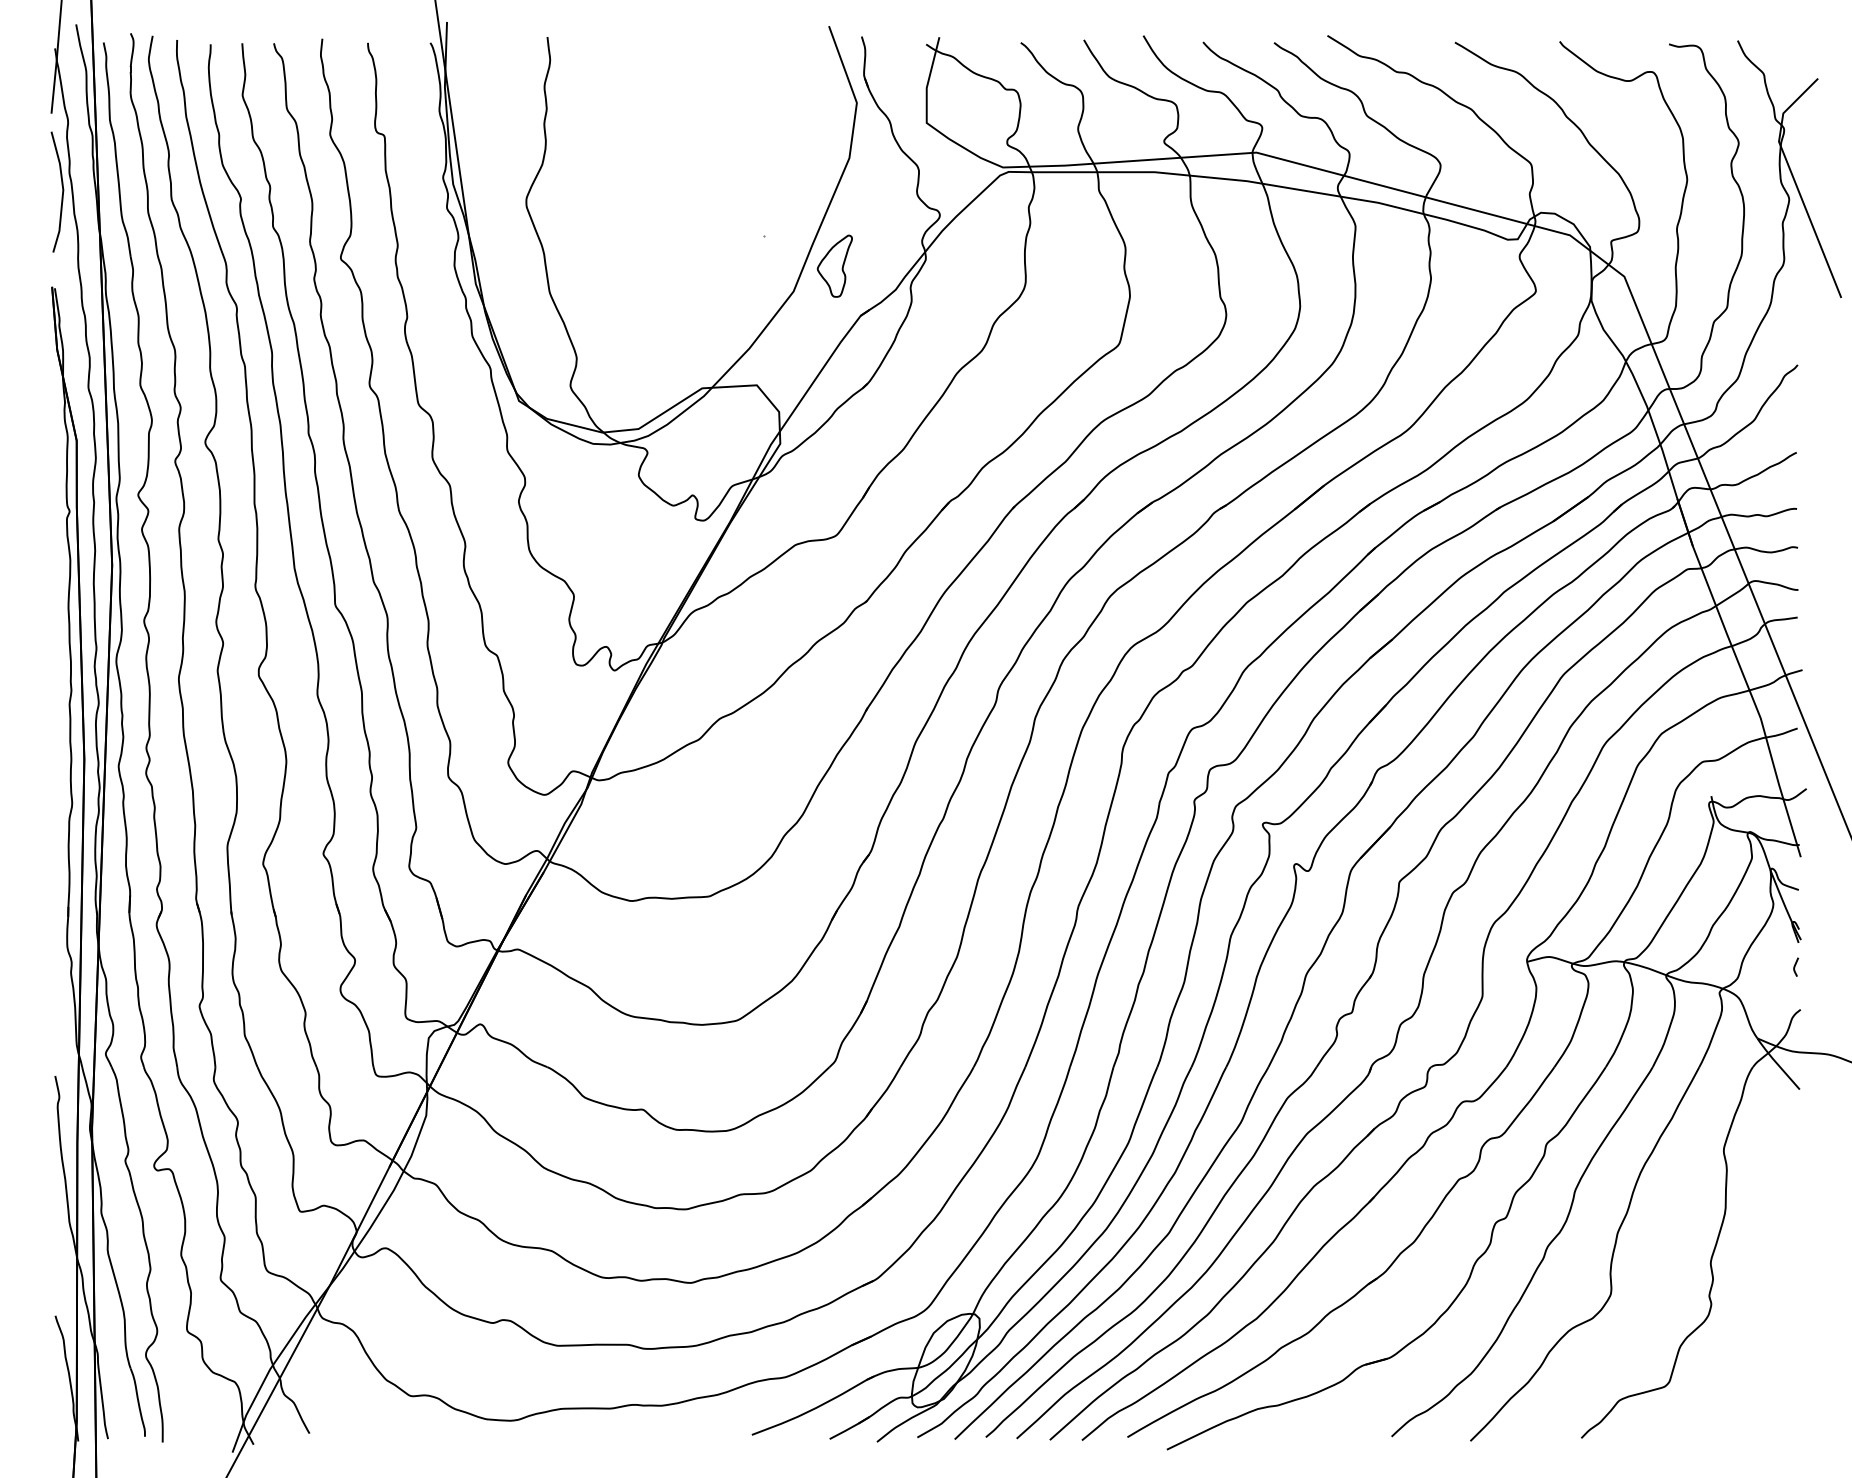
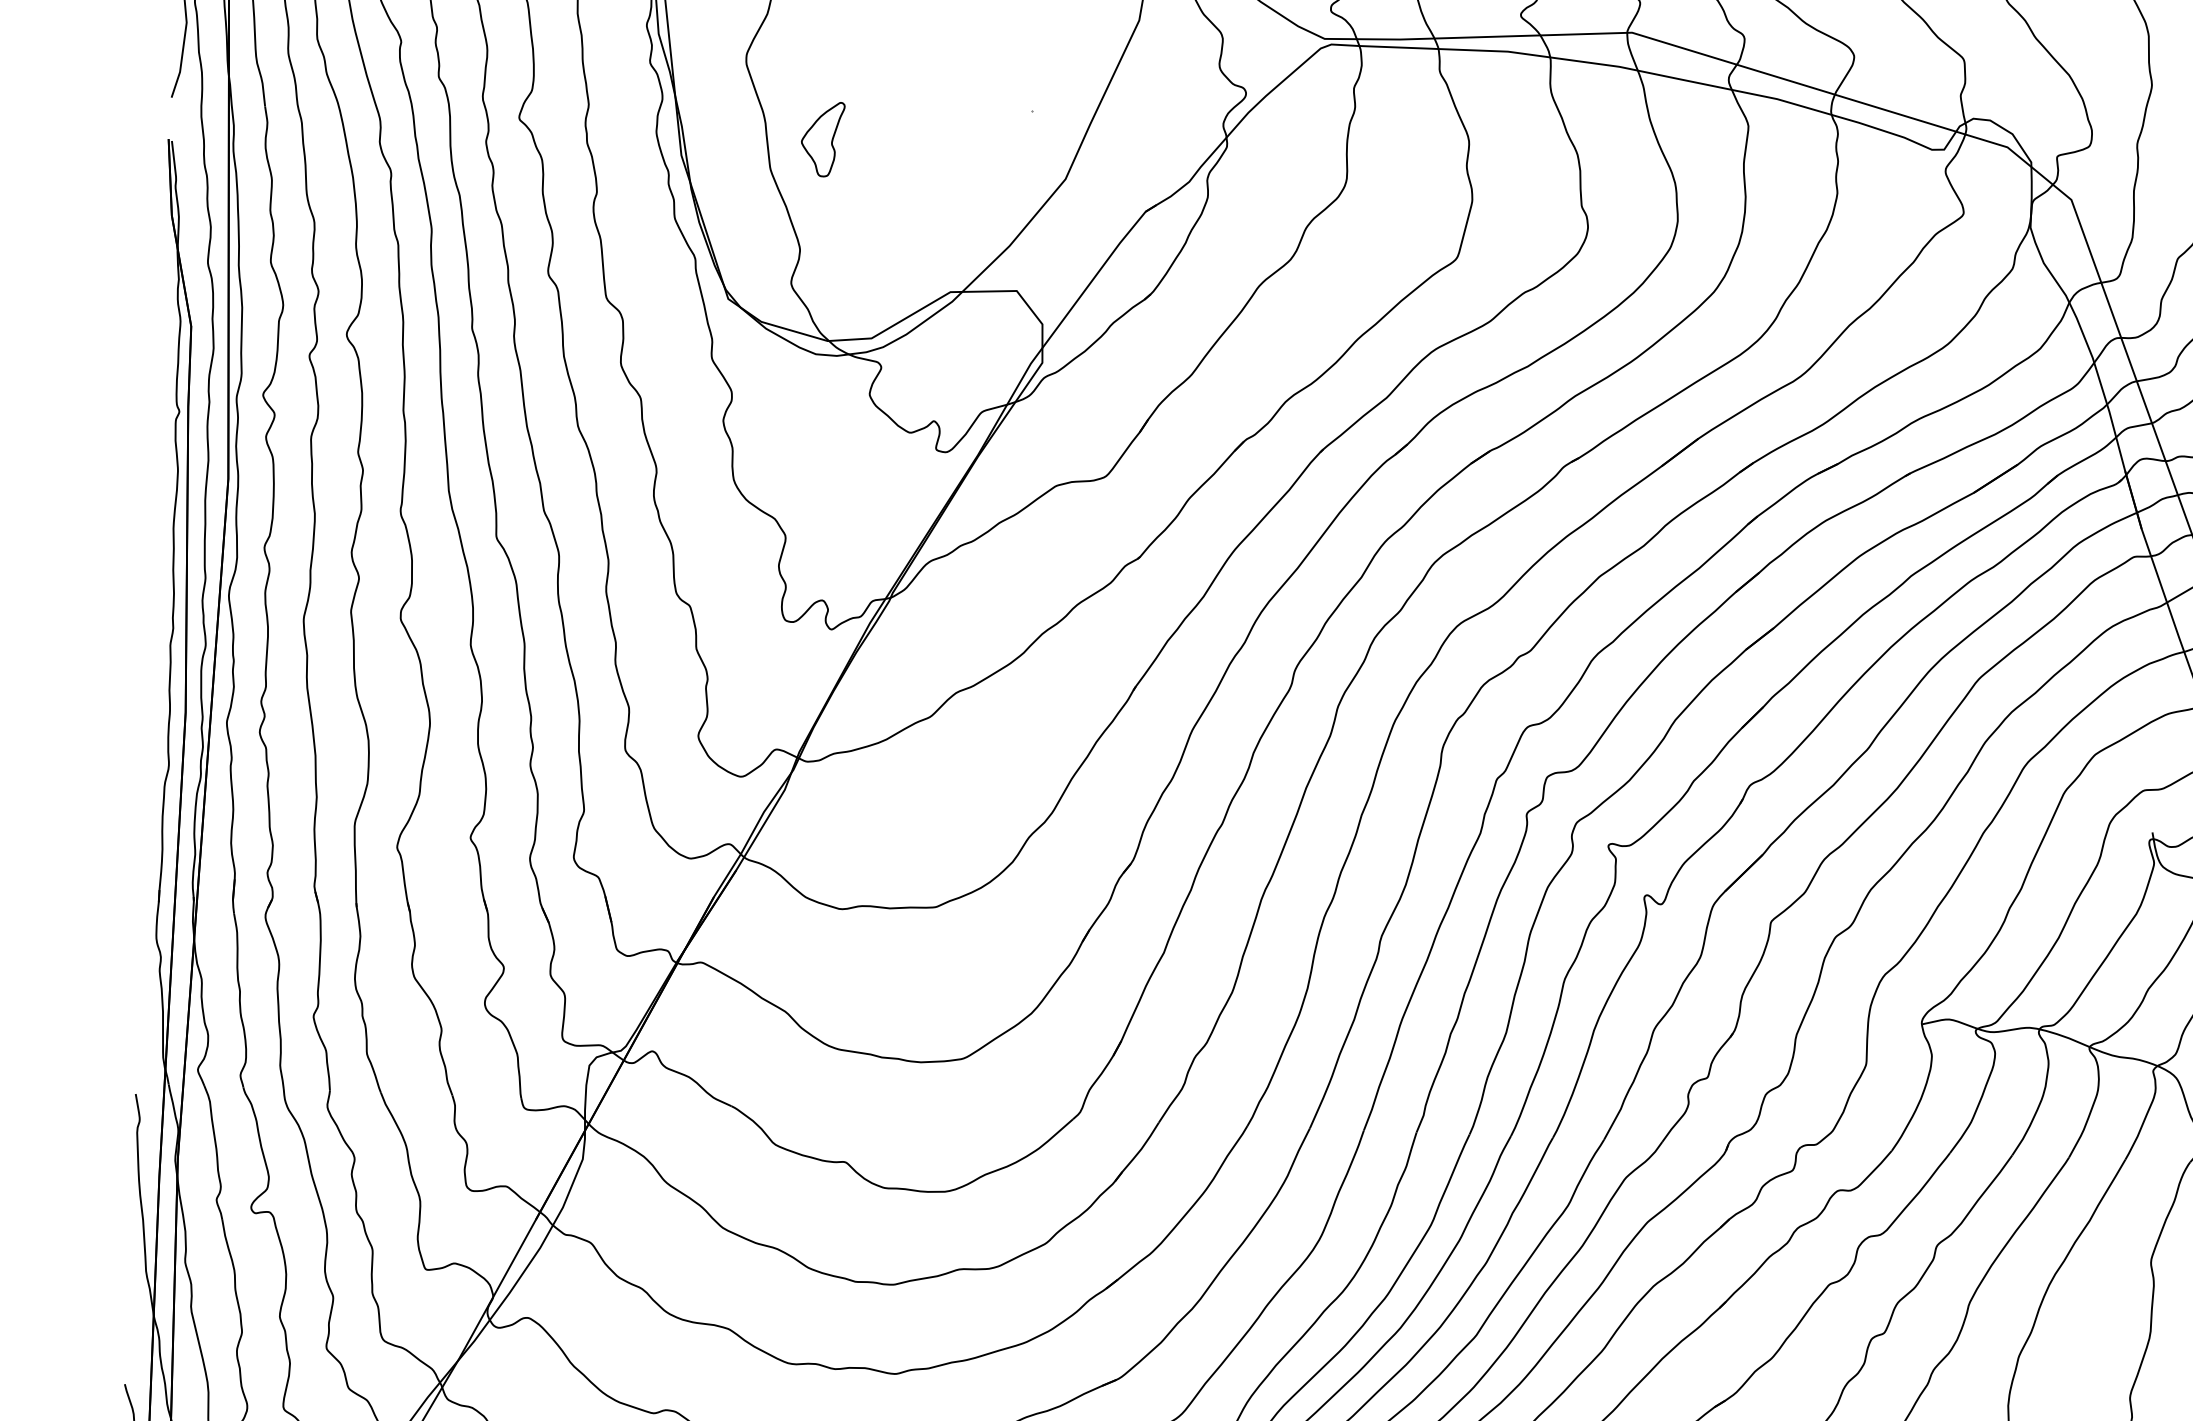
part: (834, 265) -> (822, 138), moved

